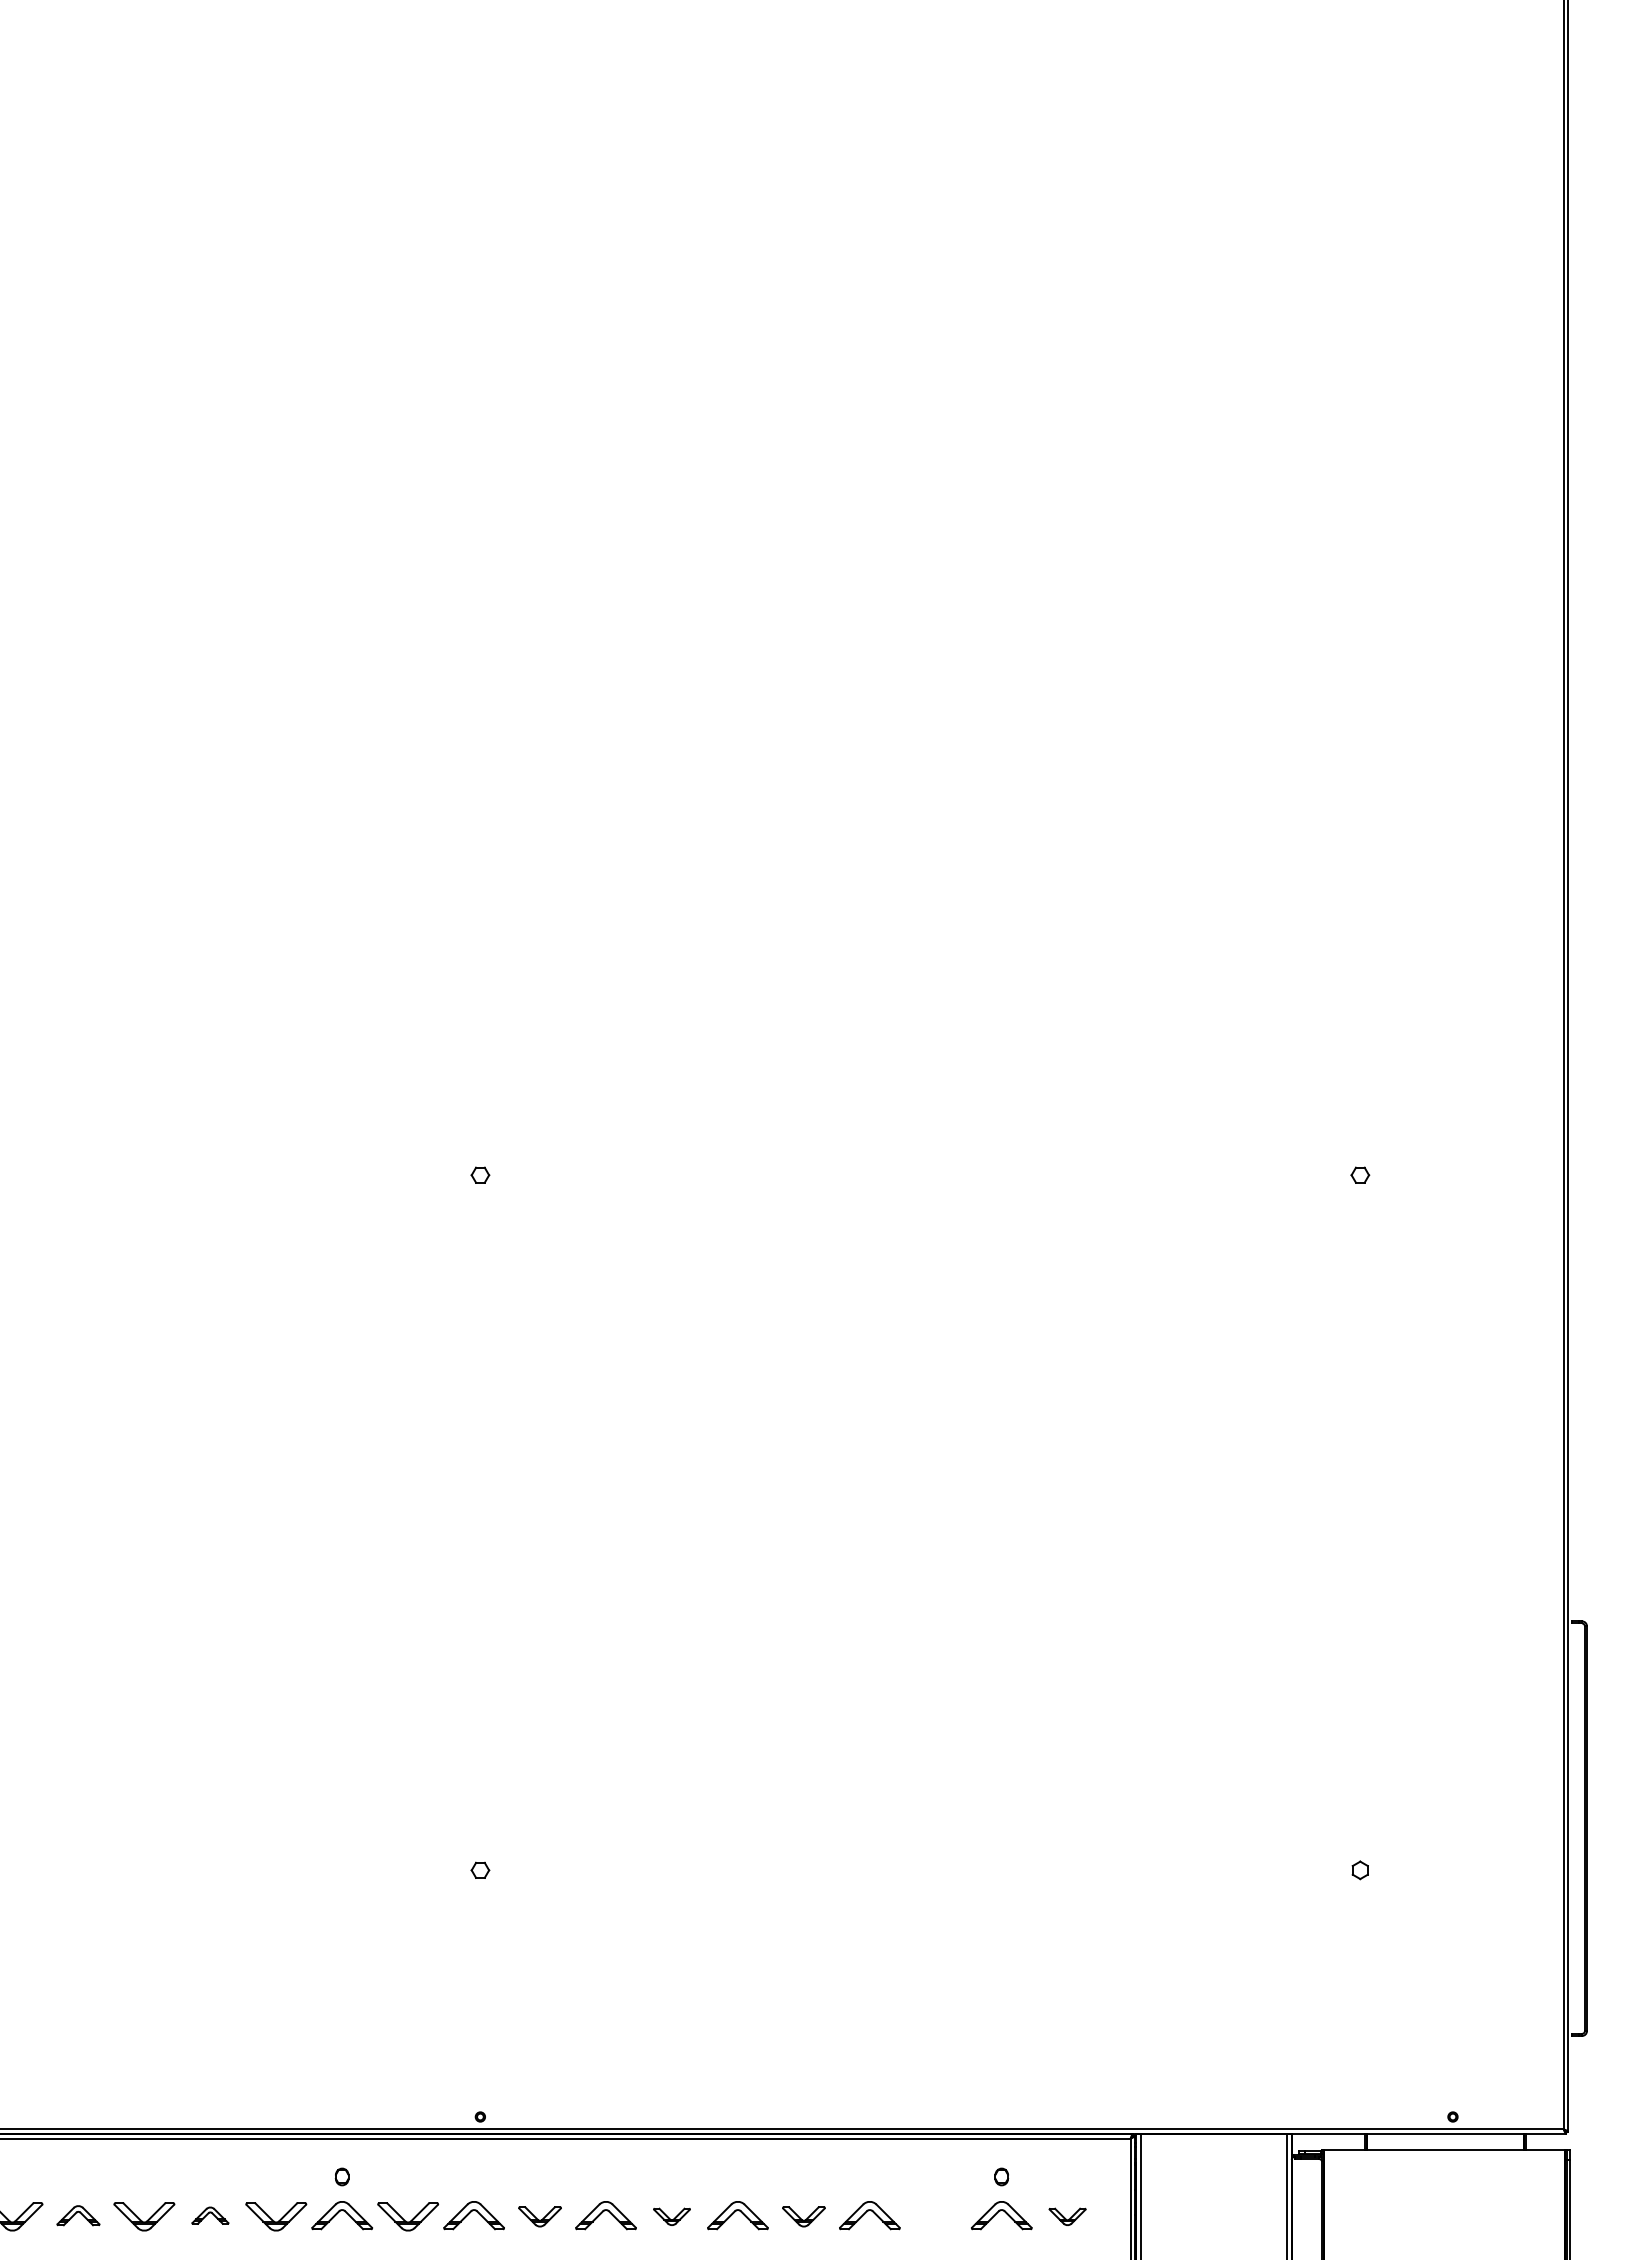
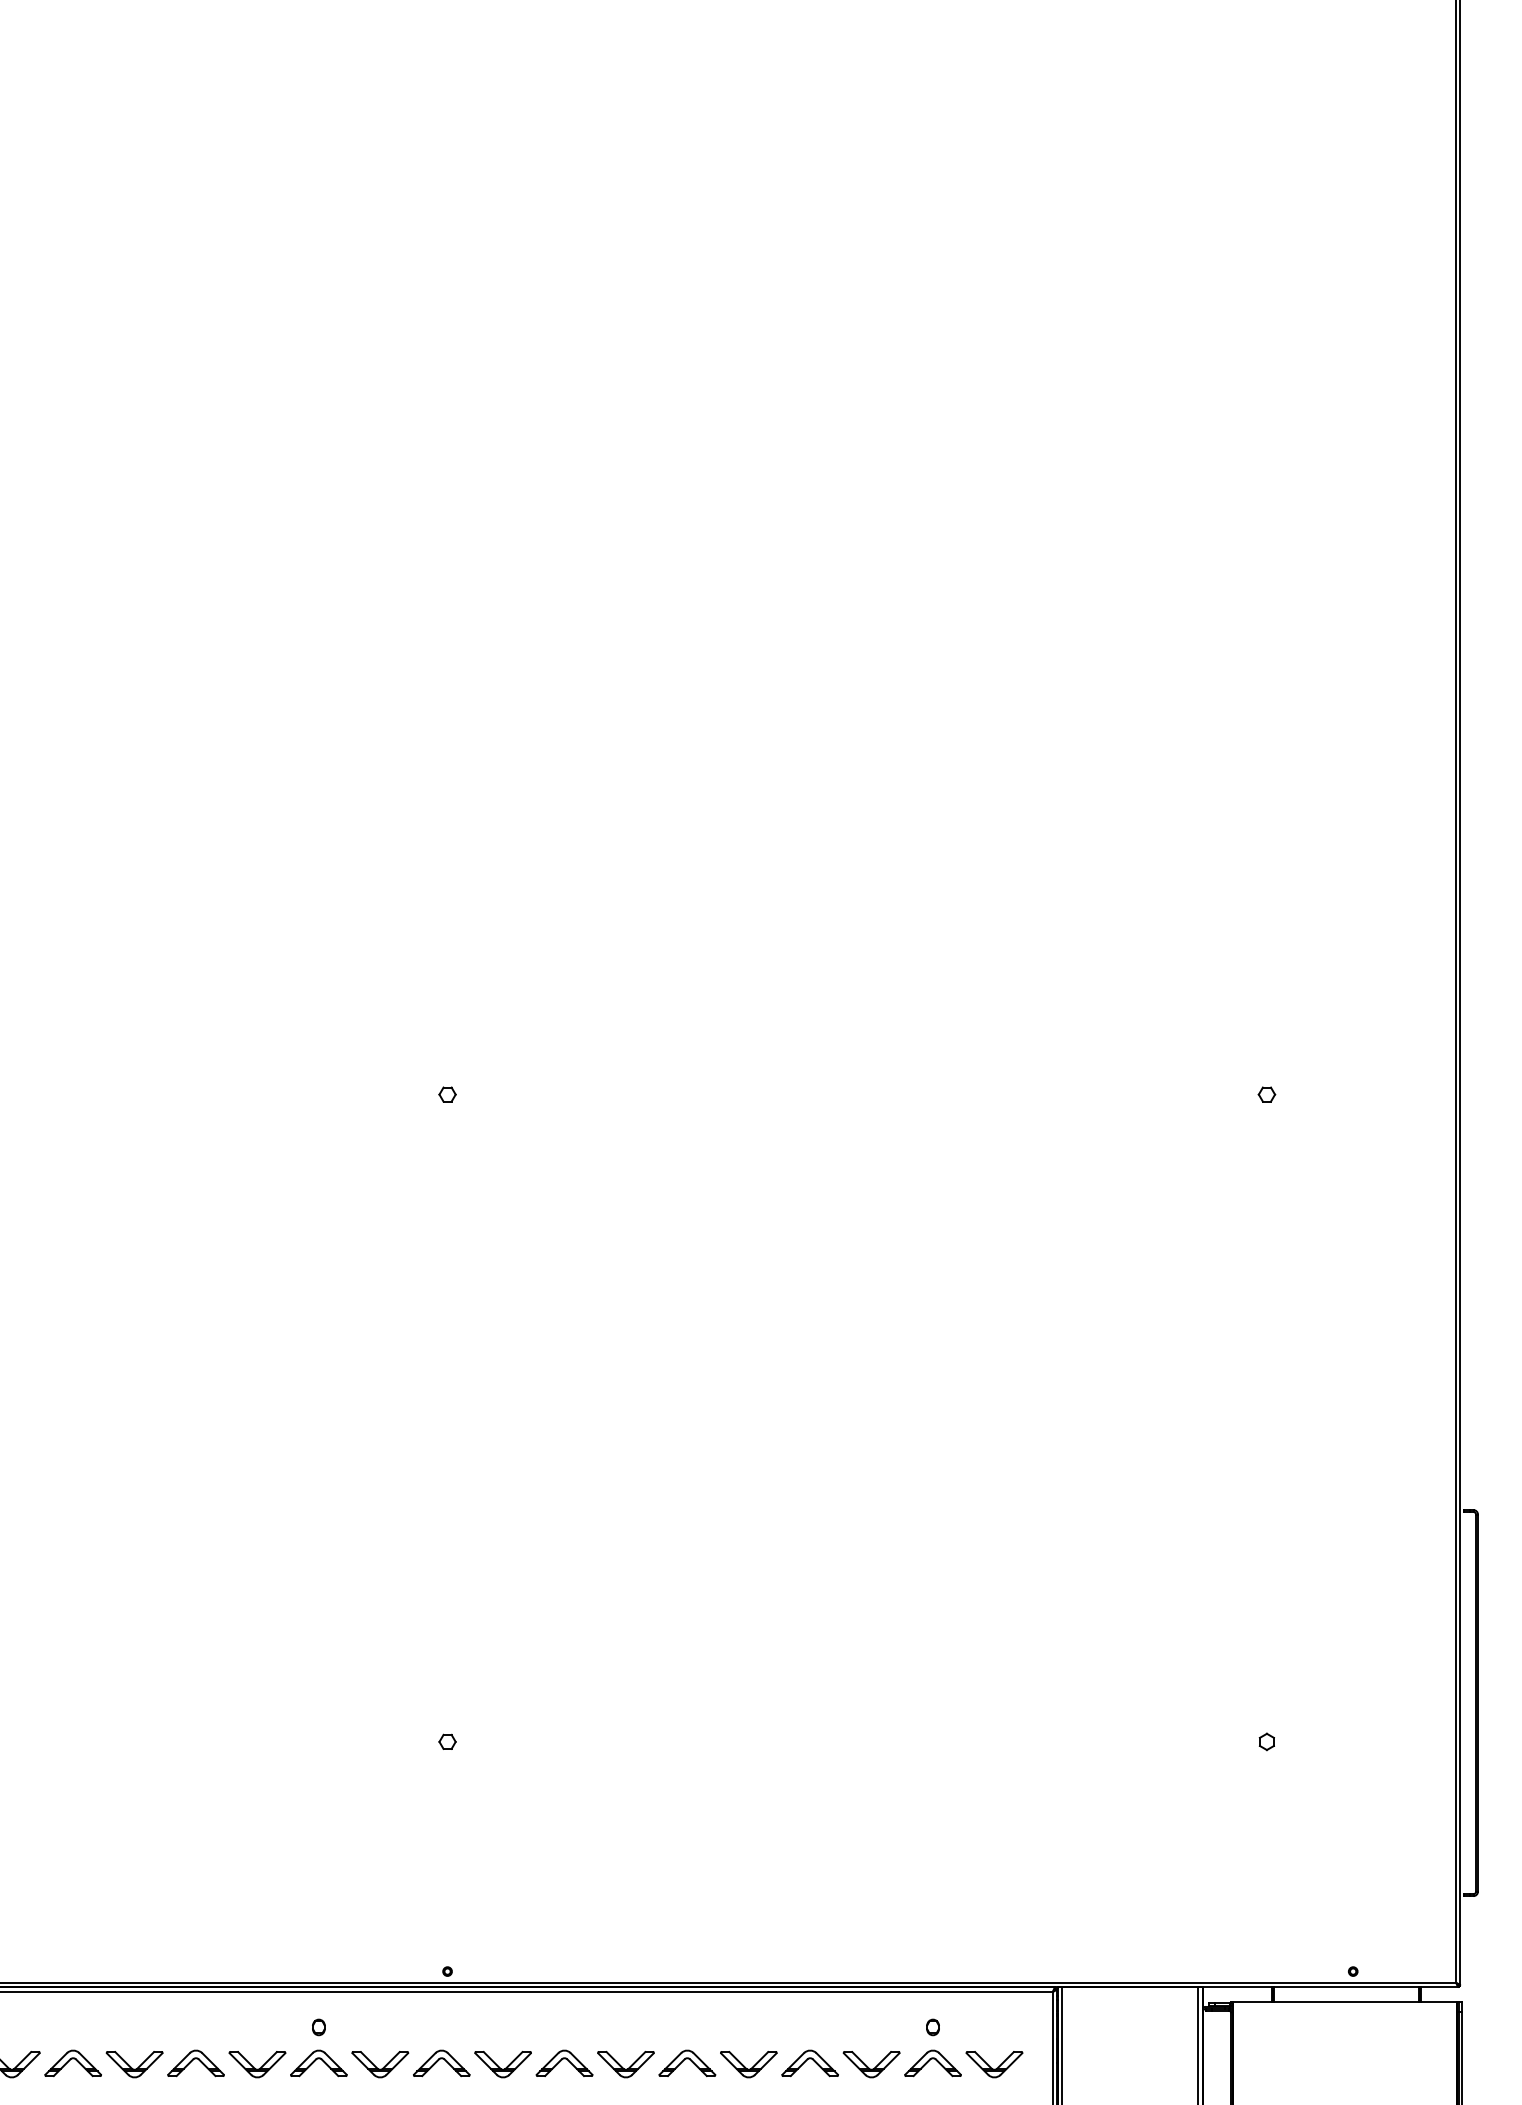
part: (78, 2215) -> (73, 2063), size x1.43
part: (210, 2215) -> (196, 2063), size x1.67
part: (539, 2216) -> (502, 2064), size x1.43
part: (671, 2216) -> (625, 2064), size x1.67
part: (803, 2216) -> (748, 2064), size x1.43
part: (935, 2216) -> (871, 2064), added
part: (1067, 2216) -> (994, 2064), size x1.67

